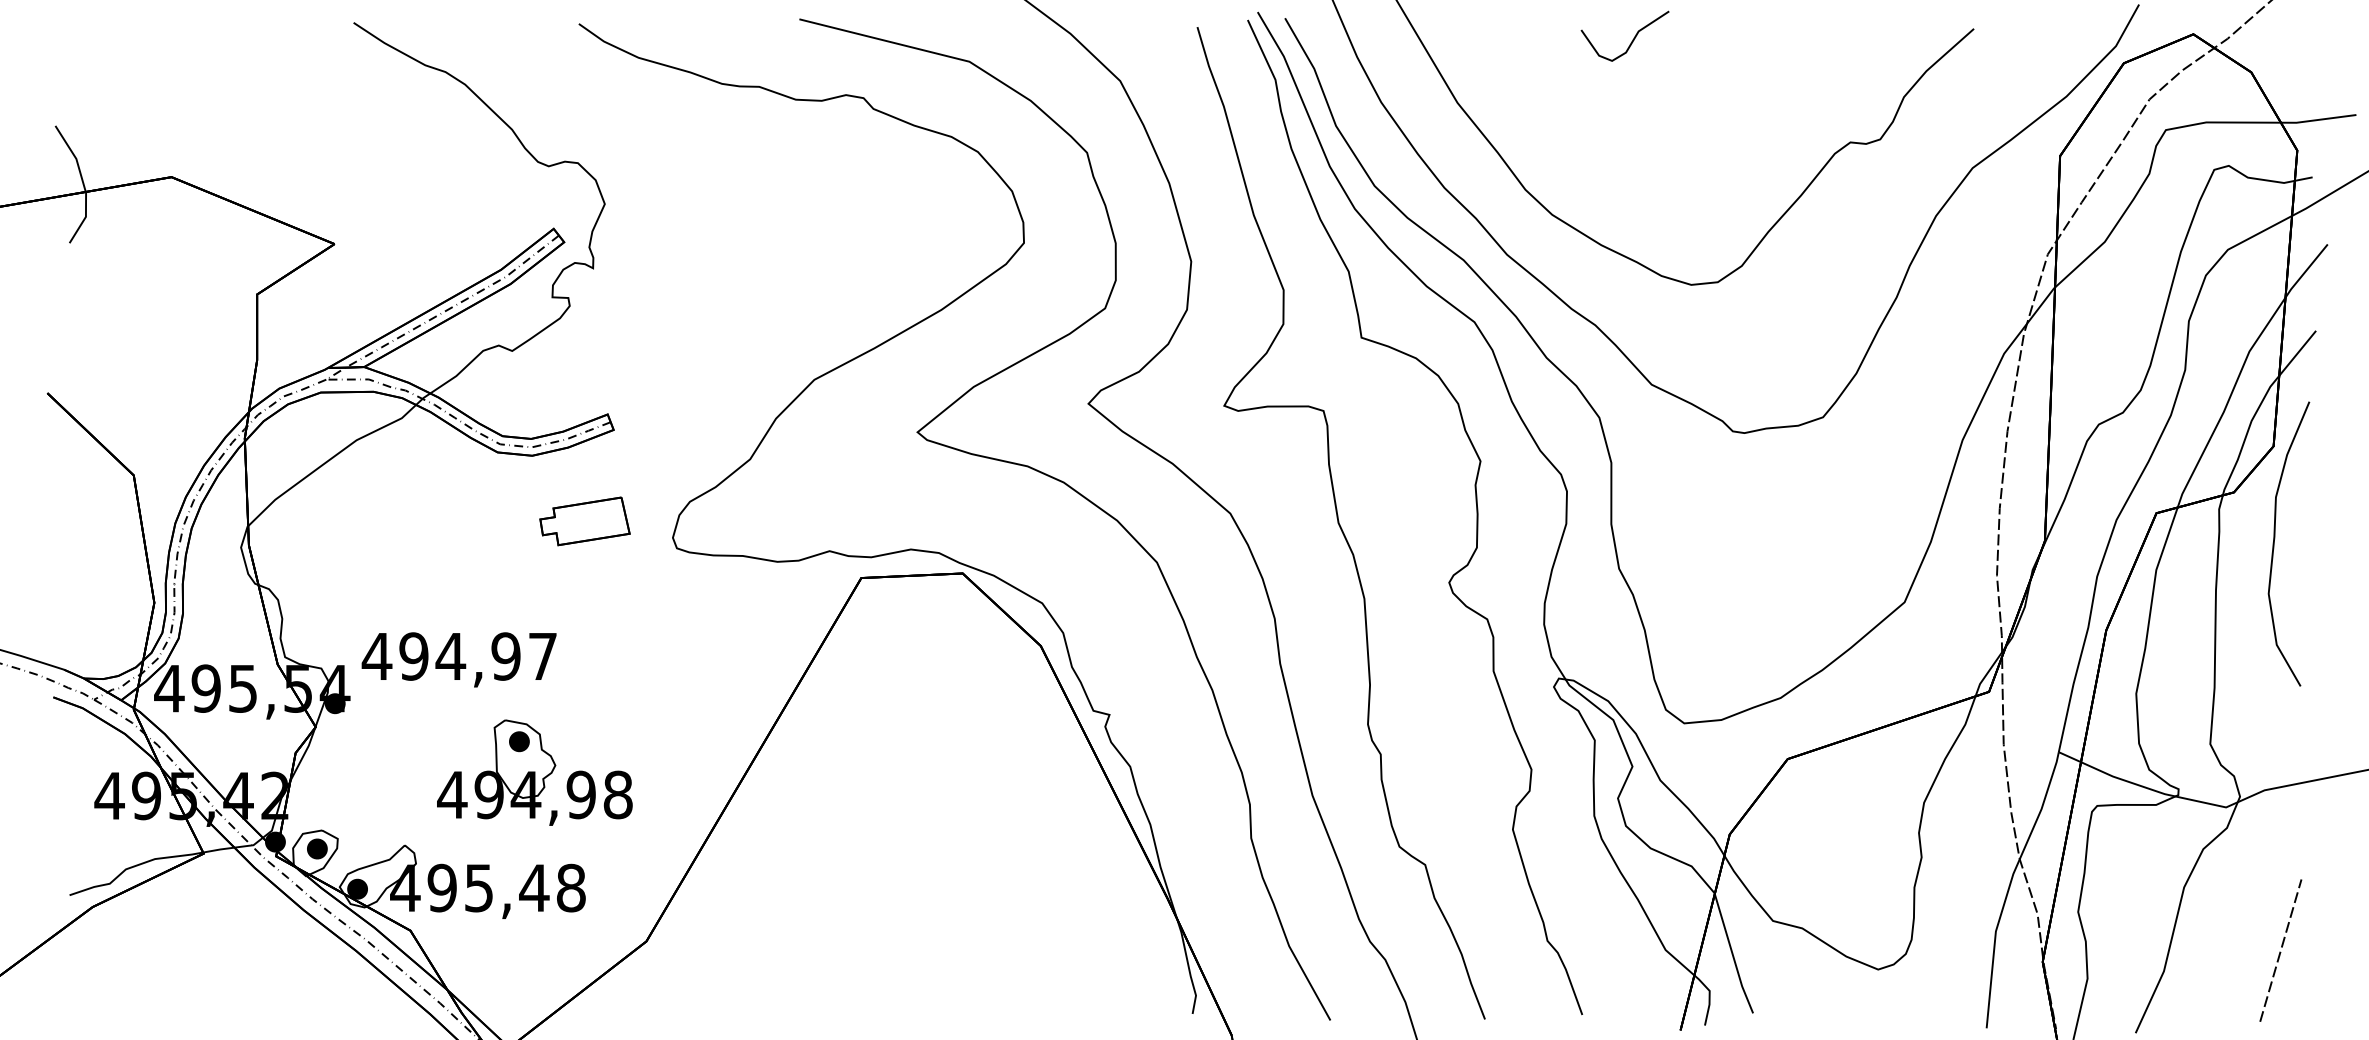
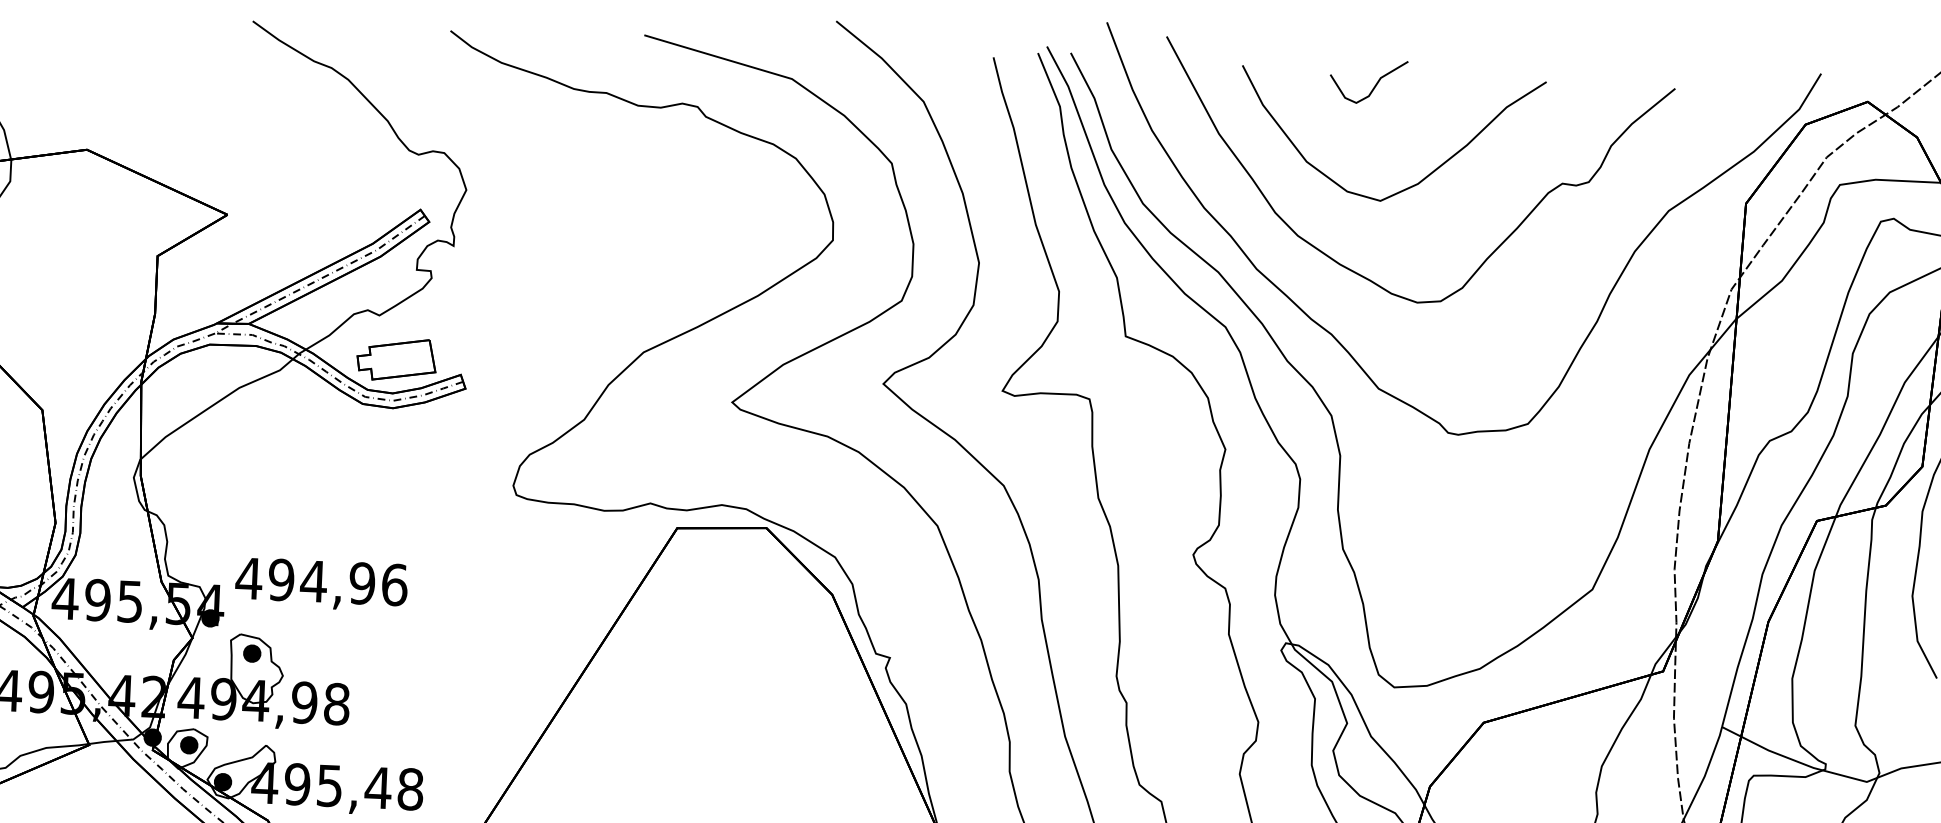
curve: (1689, 145) -> (1421, 180), added
part: (584, 521) -> (396, 359), moved
text: (542, 656) -> (394, 584), 494,97 -> 494,96
part: (534, 772) -> (264, 681), moved

